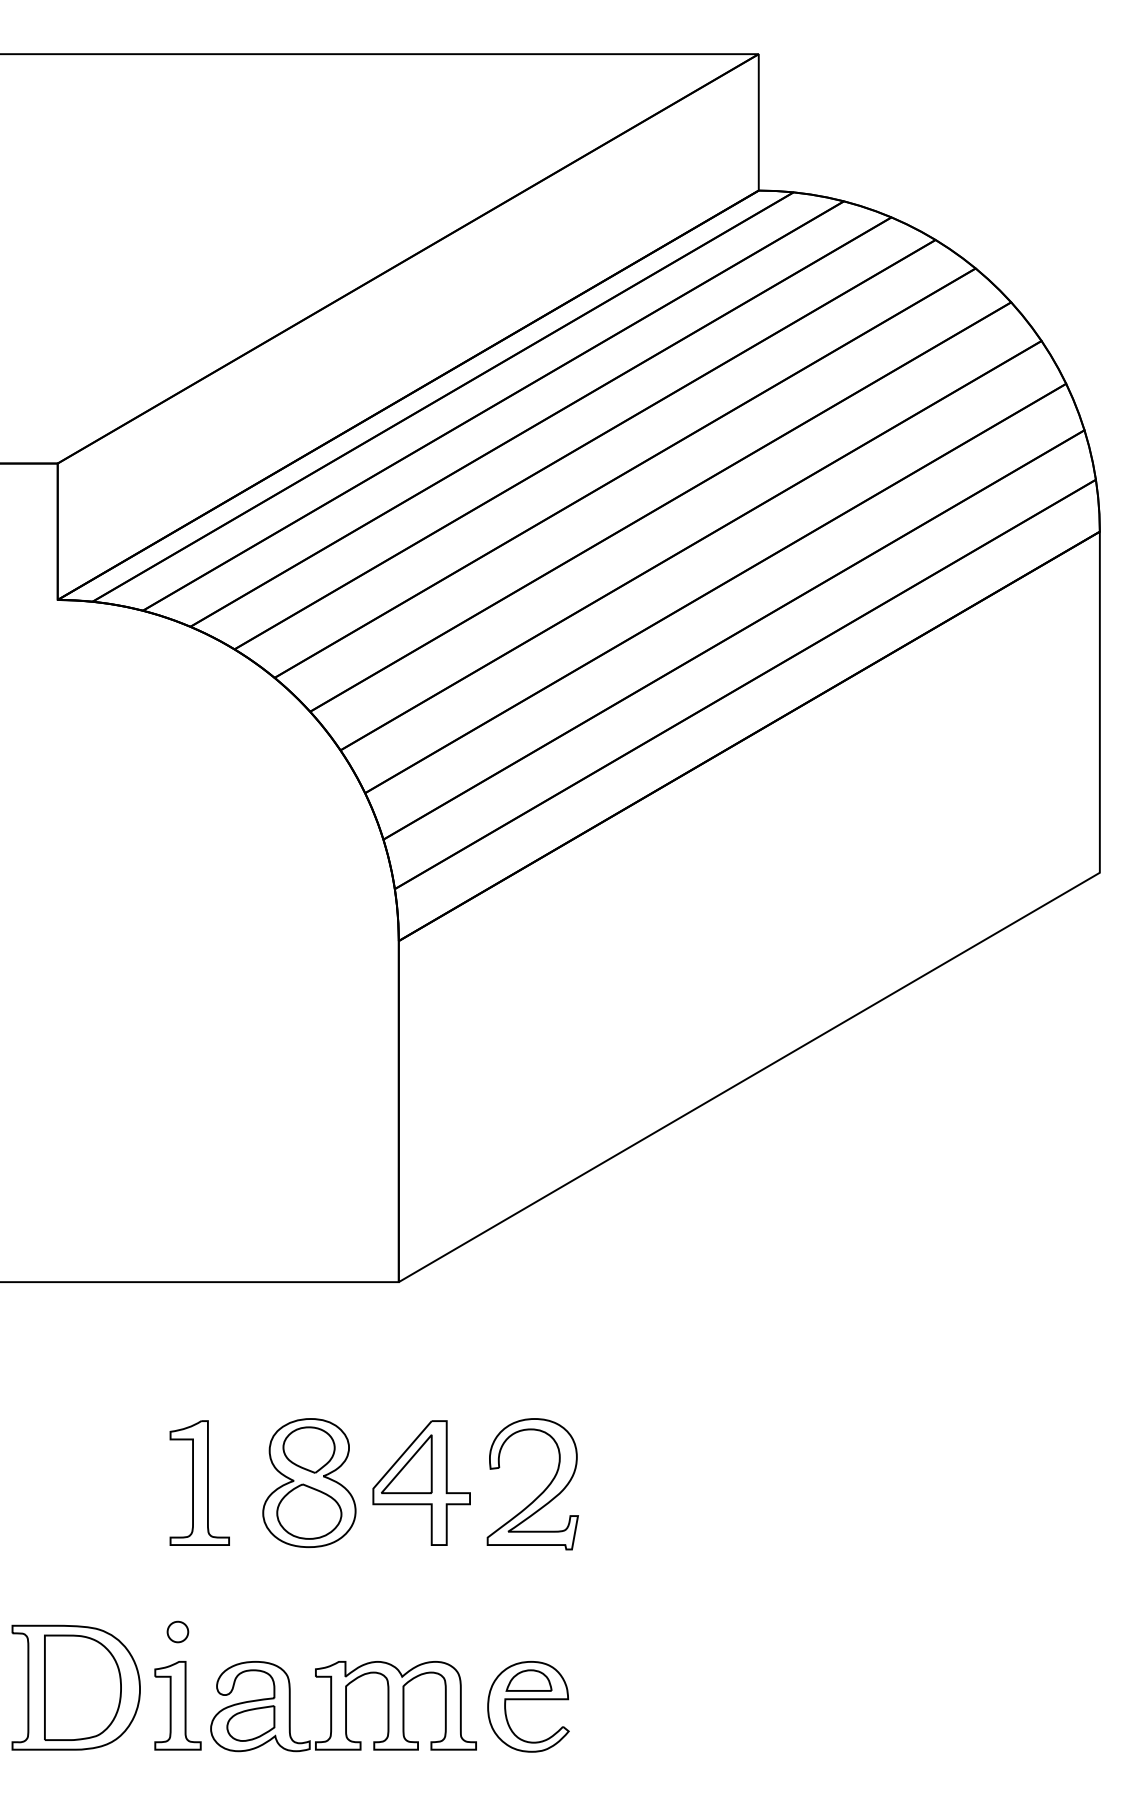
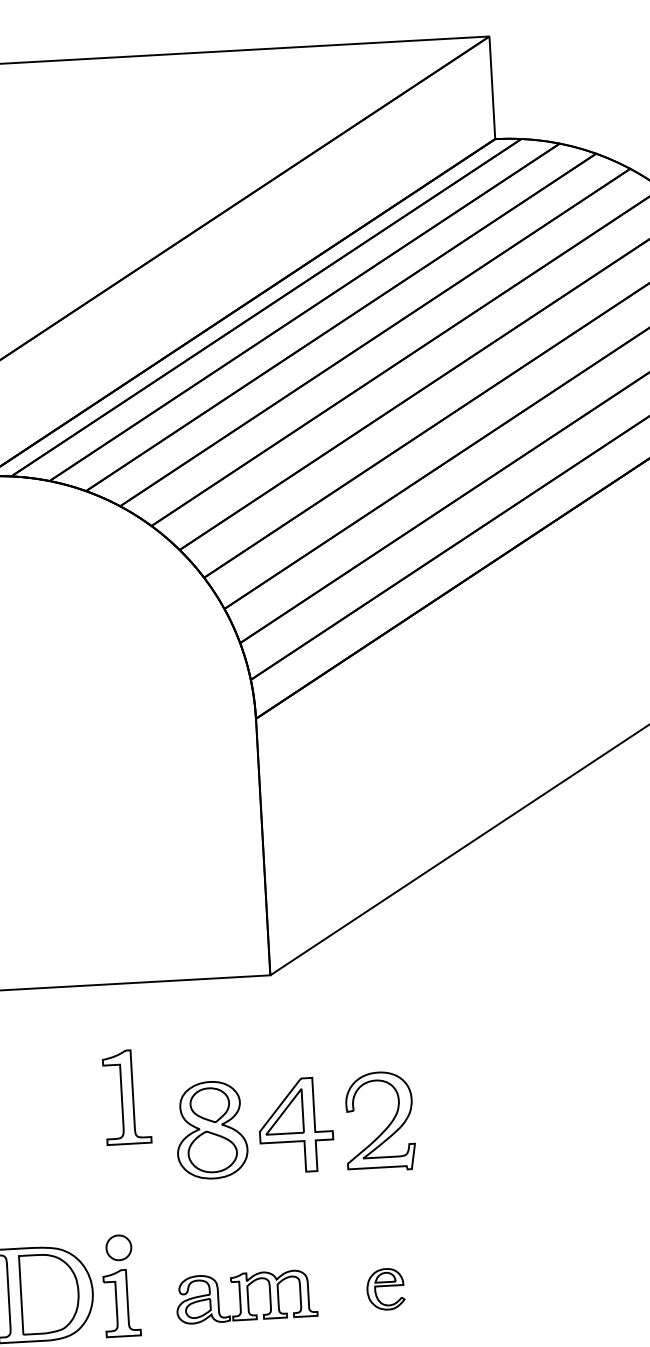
part: (199, 1482) -> (126, 1096), moved
part: (177, 1631) -> (118, 1247), size x1.6
part: (343, 1706) -> (246, 1296), size x0.7
part: (528, 1706) -> (385, 1289), size x0.6

